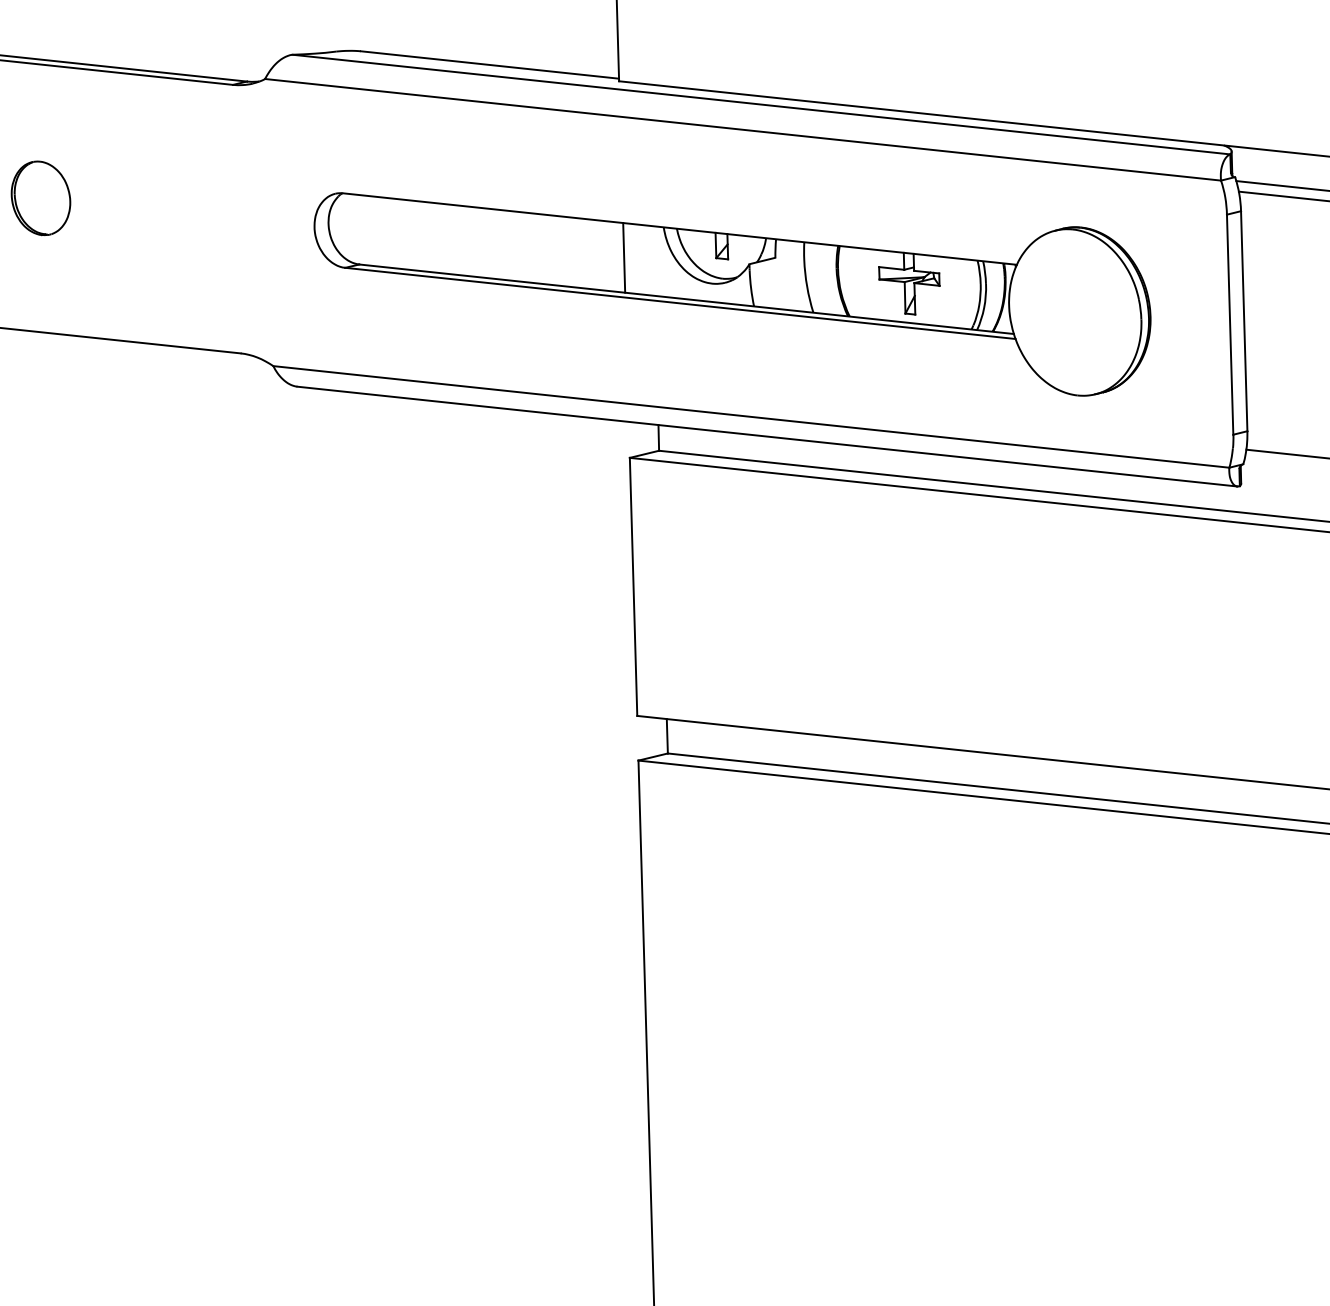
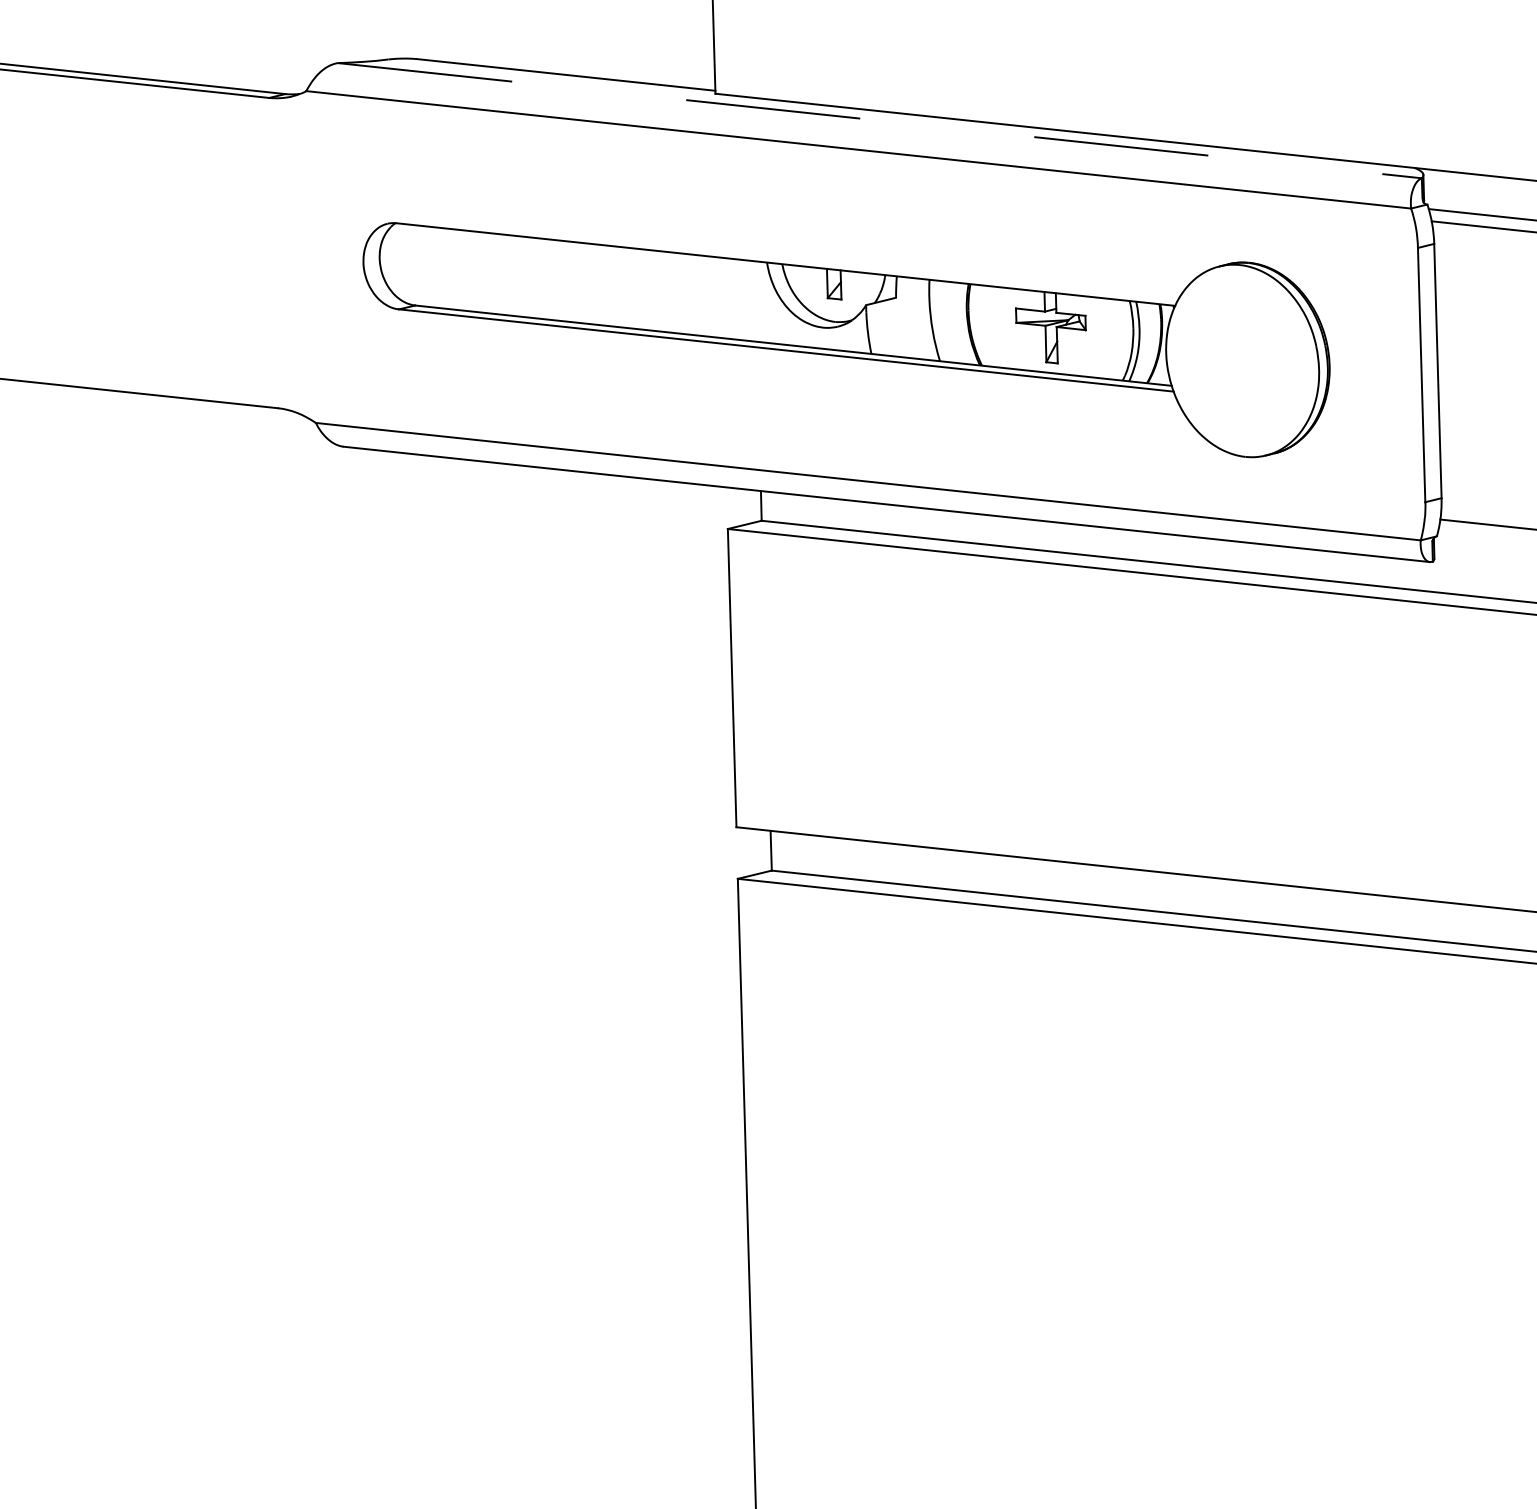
line: (761, 104) -> (880, 120), solid -> dashed
part: (40, 198) -> (46, 229), removed
line: (624, 257) -> (721, 297), removed

